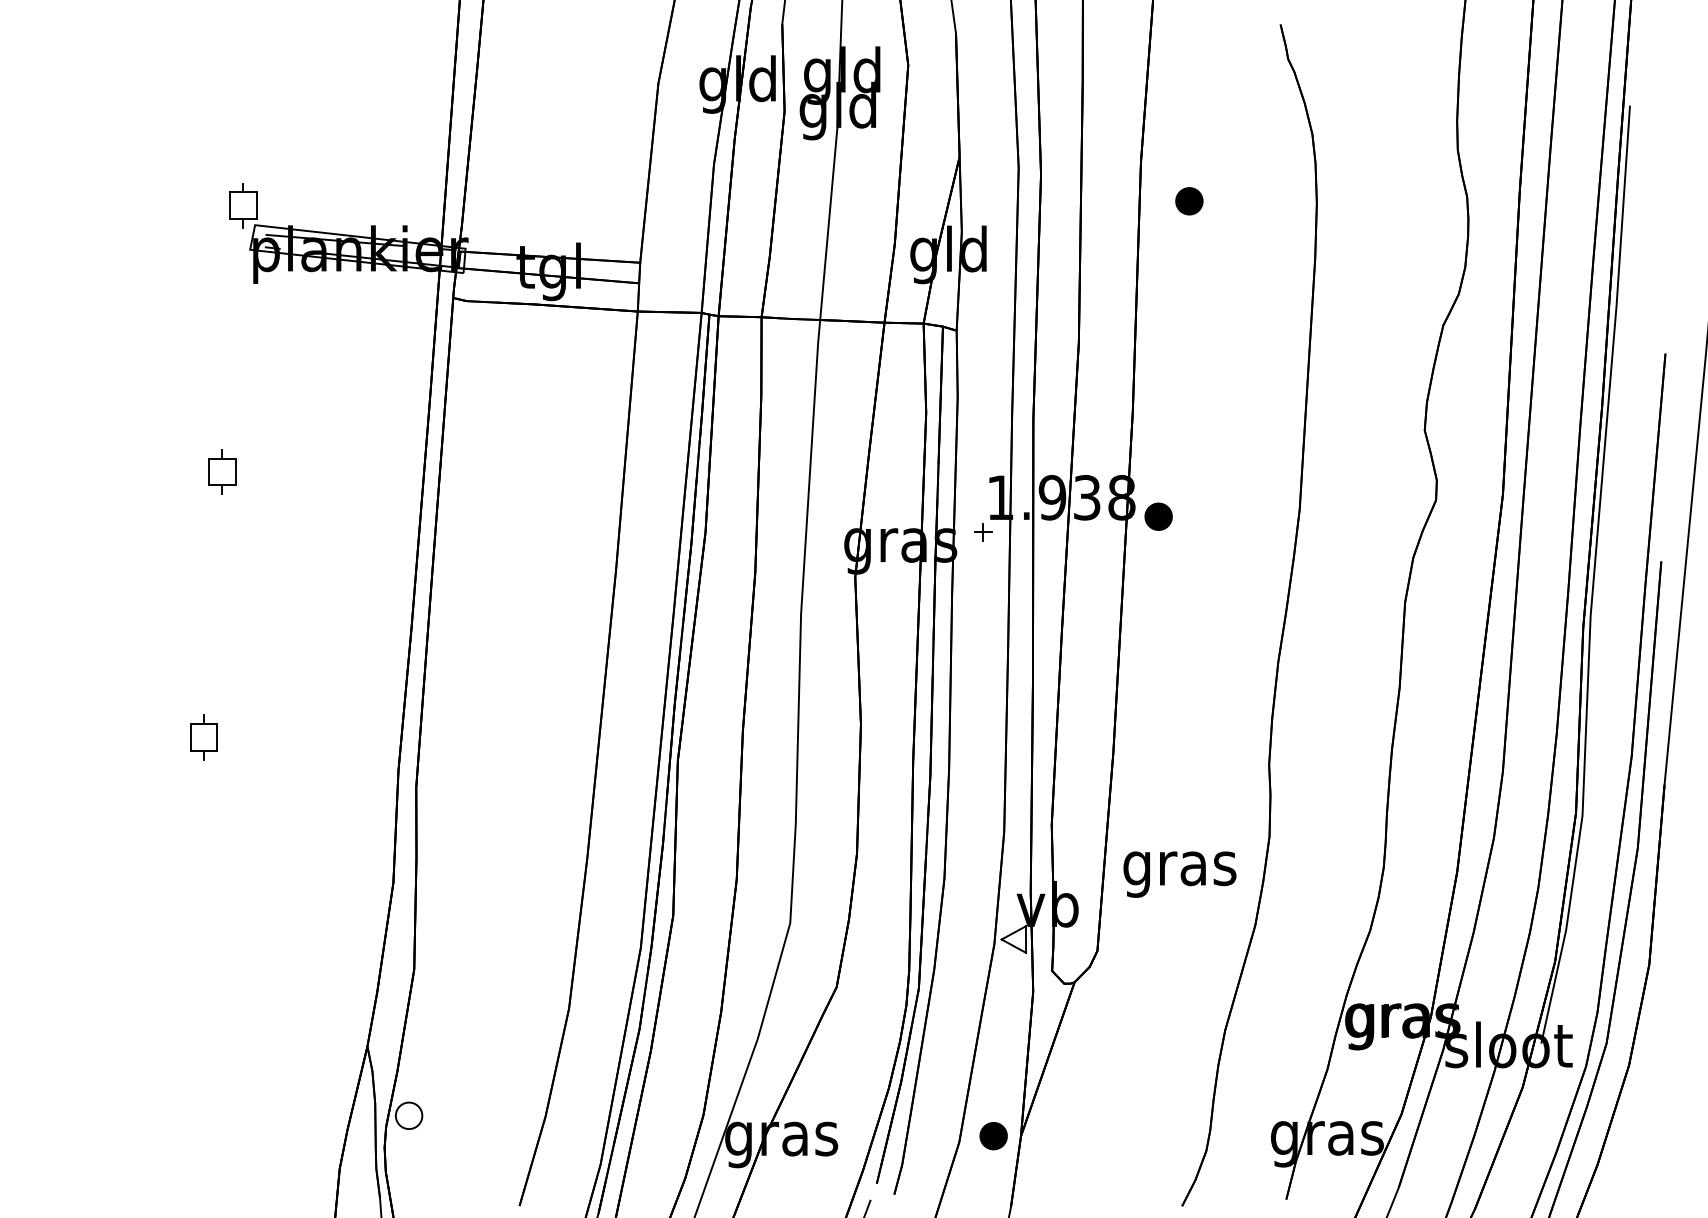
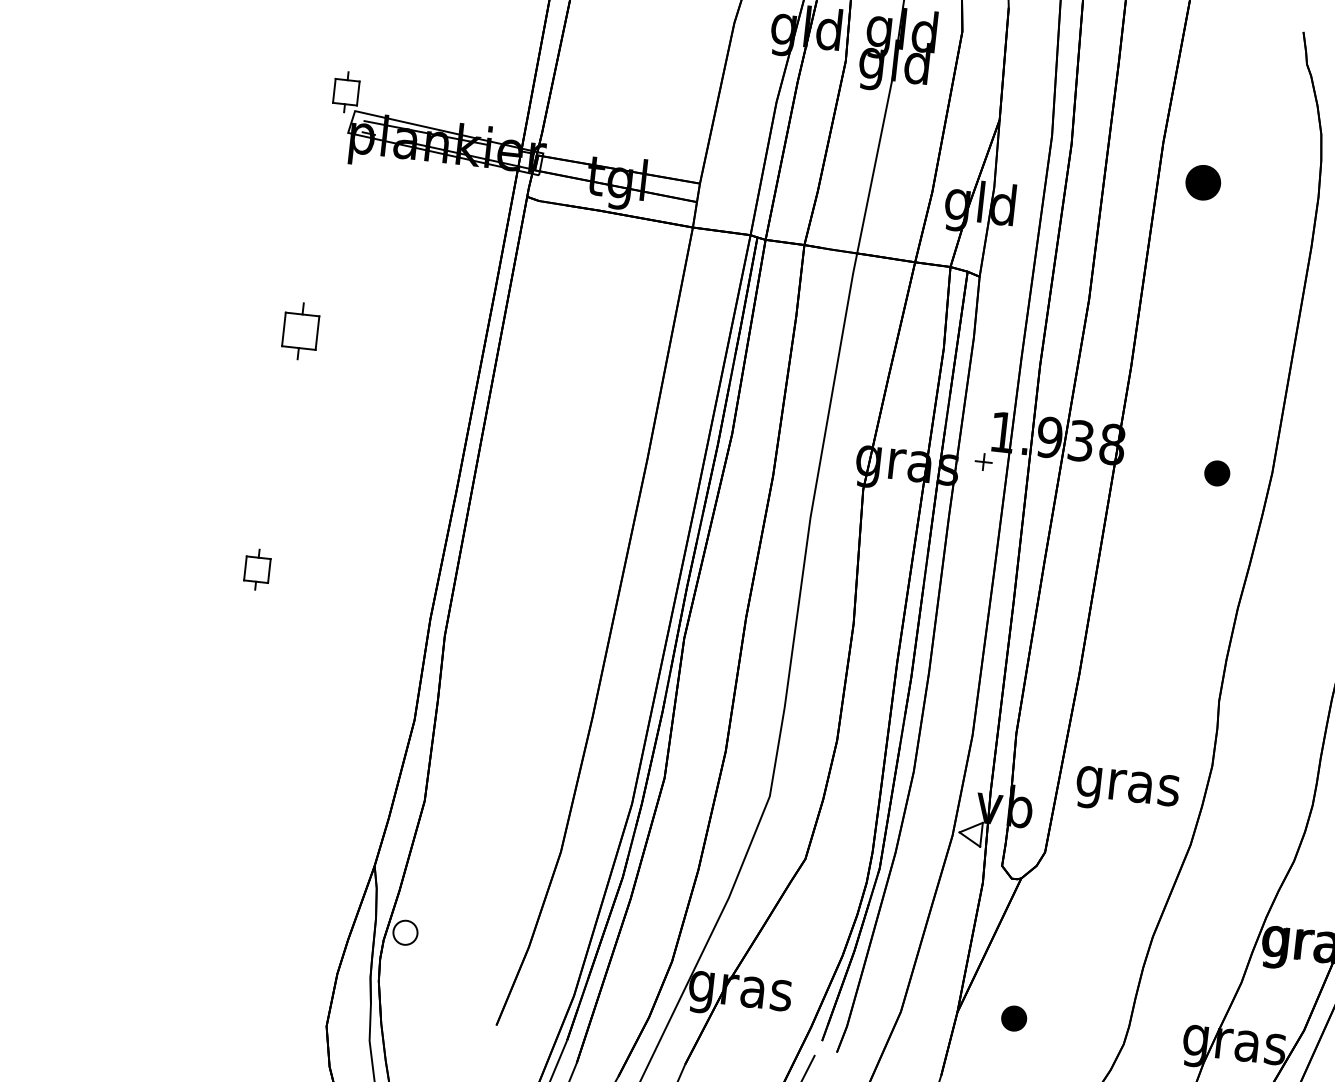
part: (1189, 201) -> (1203, 183), size x1.4
part: (222, 471) -> (300, 330), size x1.4
part: (1158, 516) -> (1217, 473), moved
part: (993, 1136) -> (1013, 1018), moved

